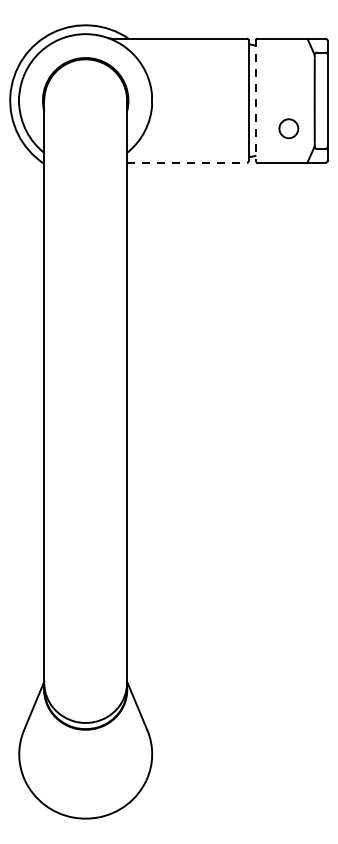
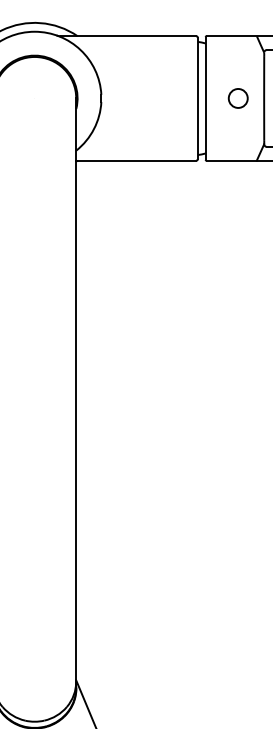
line: (256, 100) -> (205, 98), dashed -> solid
circle: (288, 128) -> (237, 98), moved
line: (187, 162) -> (136, 160), dashed -> solid

